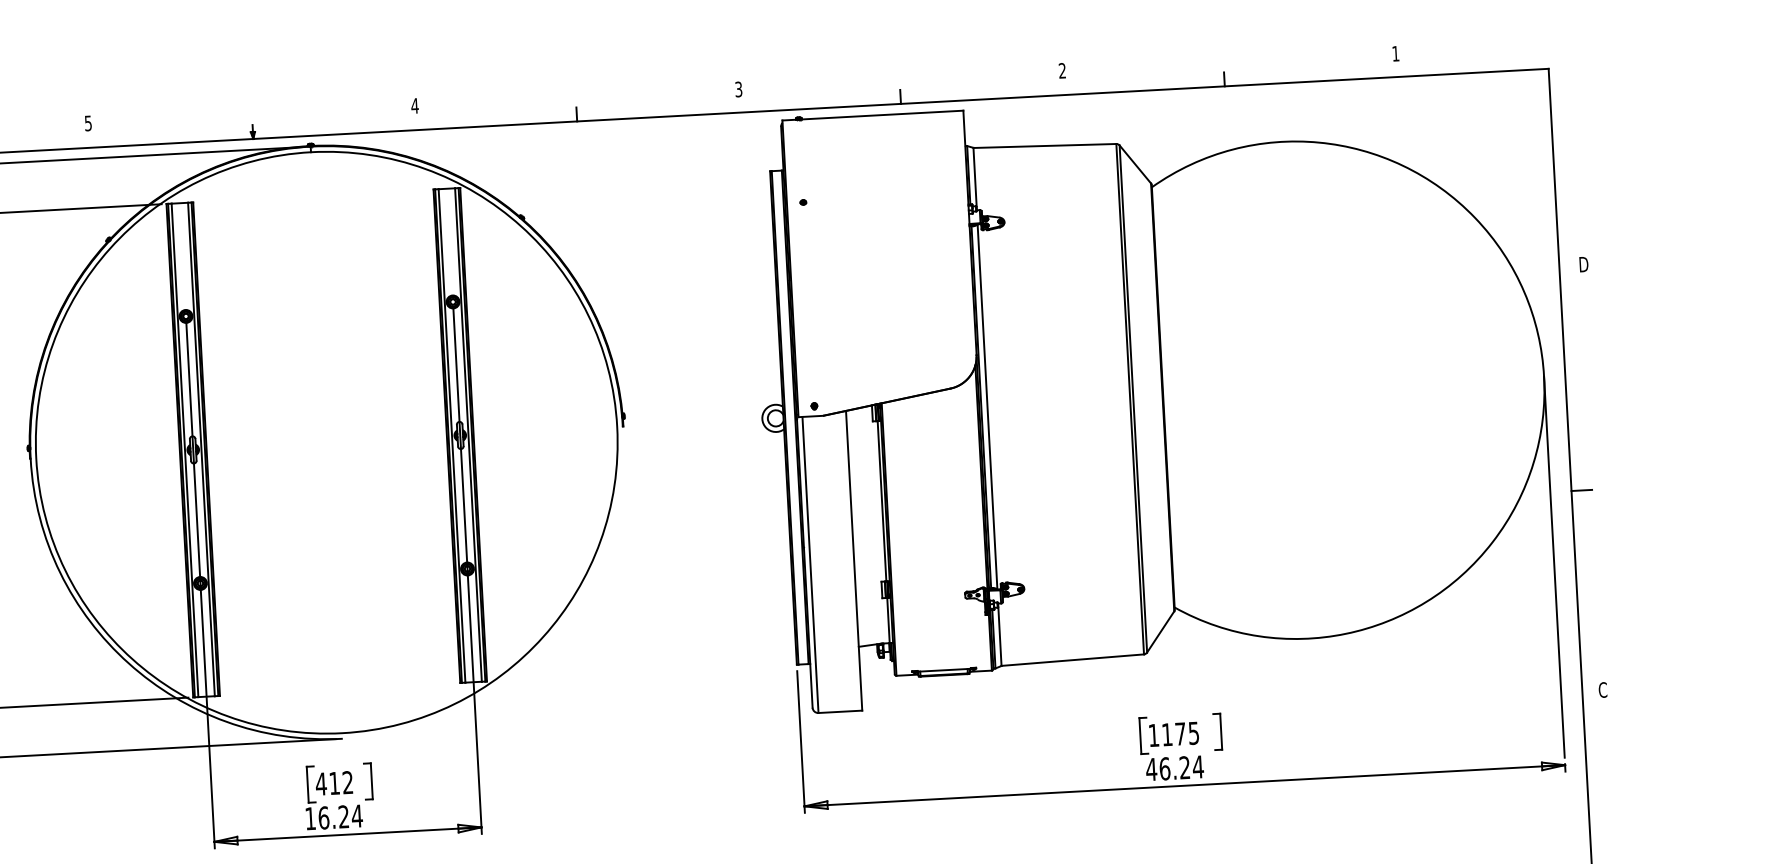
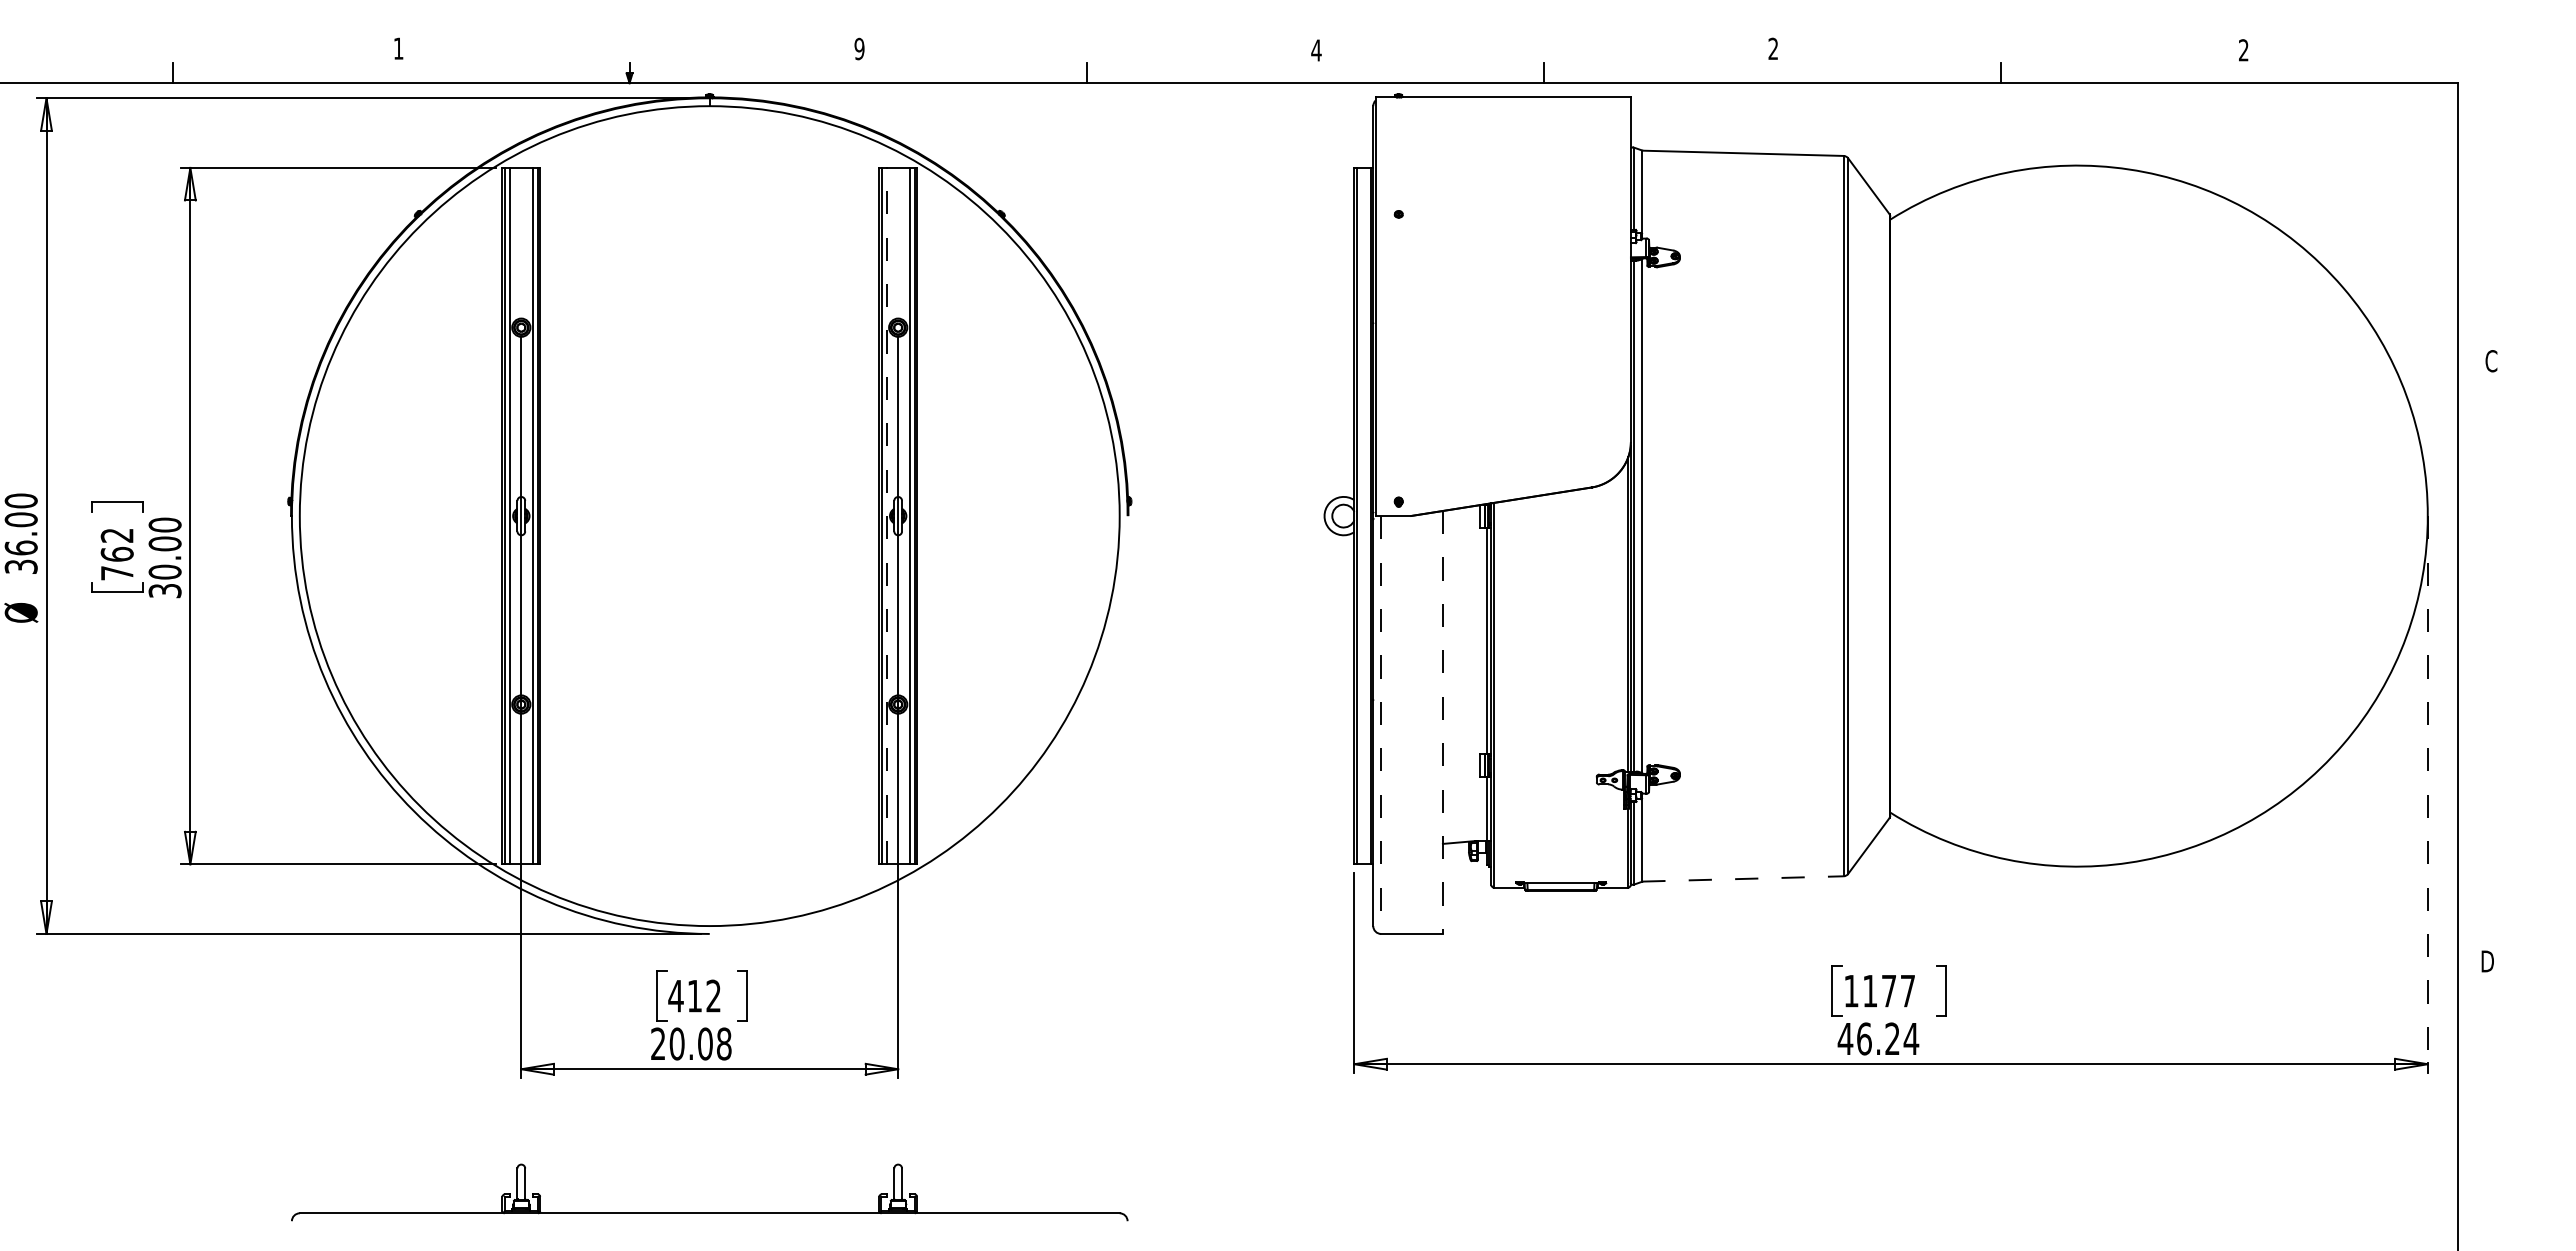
text: (1395, 53) -> (2243, 50), 1 -> 2
text: (738, 89) -> (1316, 50), 3 -> 4
text: (414, 105) -> (859, 48), 4 -> 9
text: (88, 123) -> (398, 48), 5 -> 1
text: (1583, 264) -> (2491, 361), D -> C
line: (451, 435) -> (886, 515), solid -> dashed
line: (1581, 490) -> (2471, 678), removed
line: (853, 560) -> (1442, 722), solid -> dashed
line: (810, 565) -> (1381, 725), solid -> dashed
line: (1554, 566) -> (2427, 784), solid -> dashed
line: (1072, 659) -> (1742, 878), solid -> dashed
text: (1602, 690) -> (2486, 961), C -> D
text: (1193, 733) -> (1907, 991), 1175 -> 1177
text: (334, 817) -> (691, 1043), 16.24 -> 20.08

